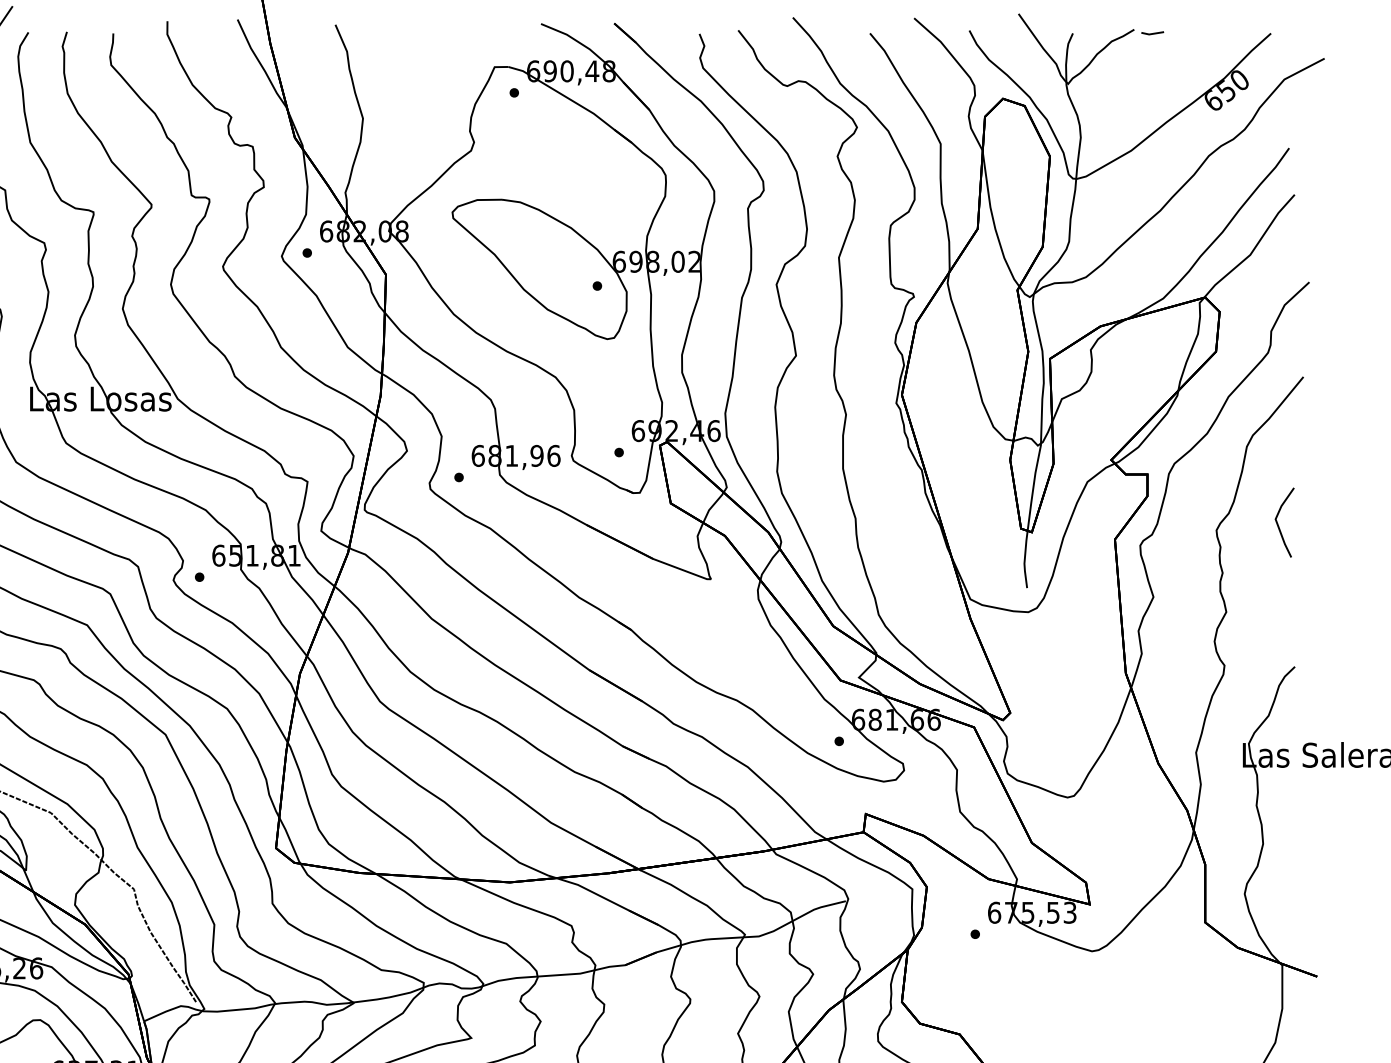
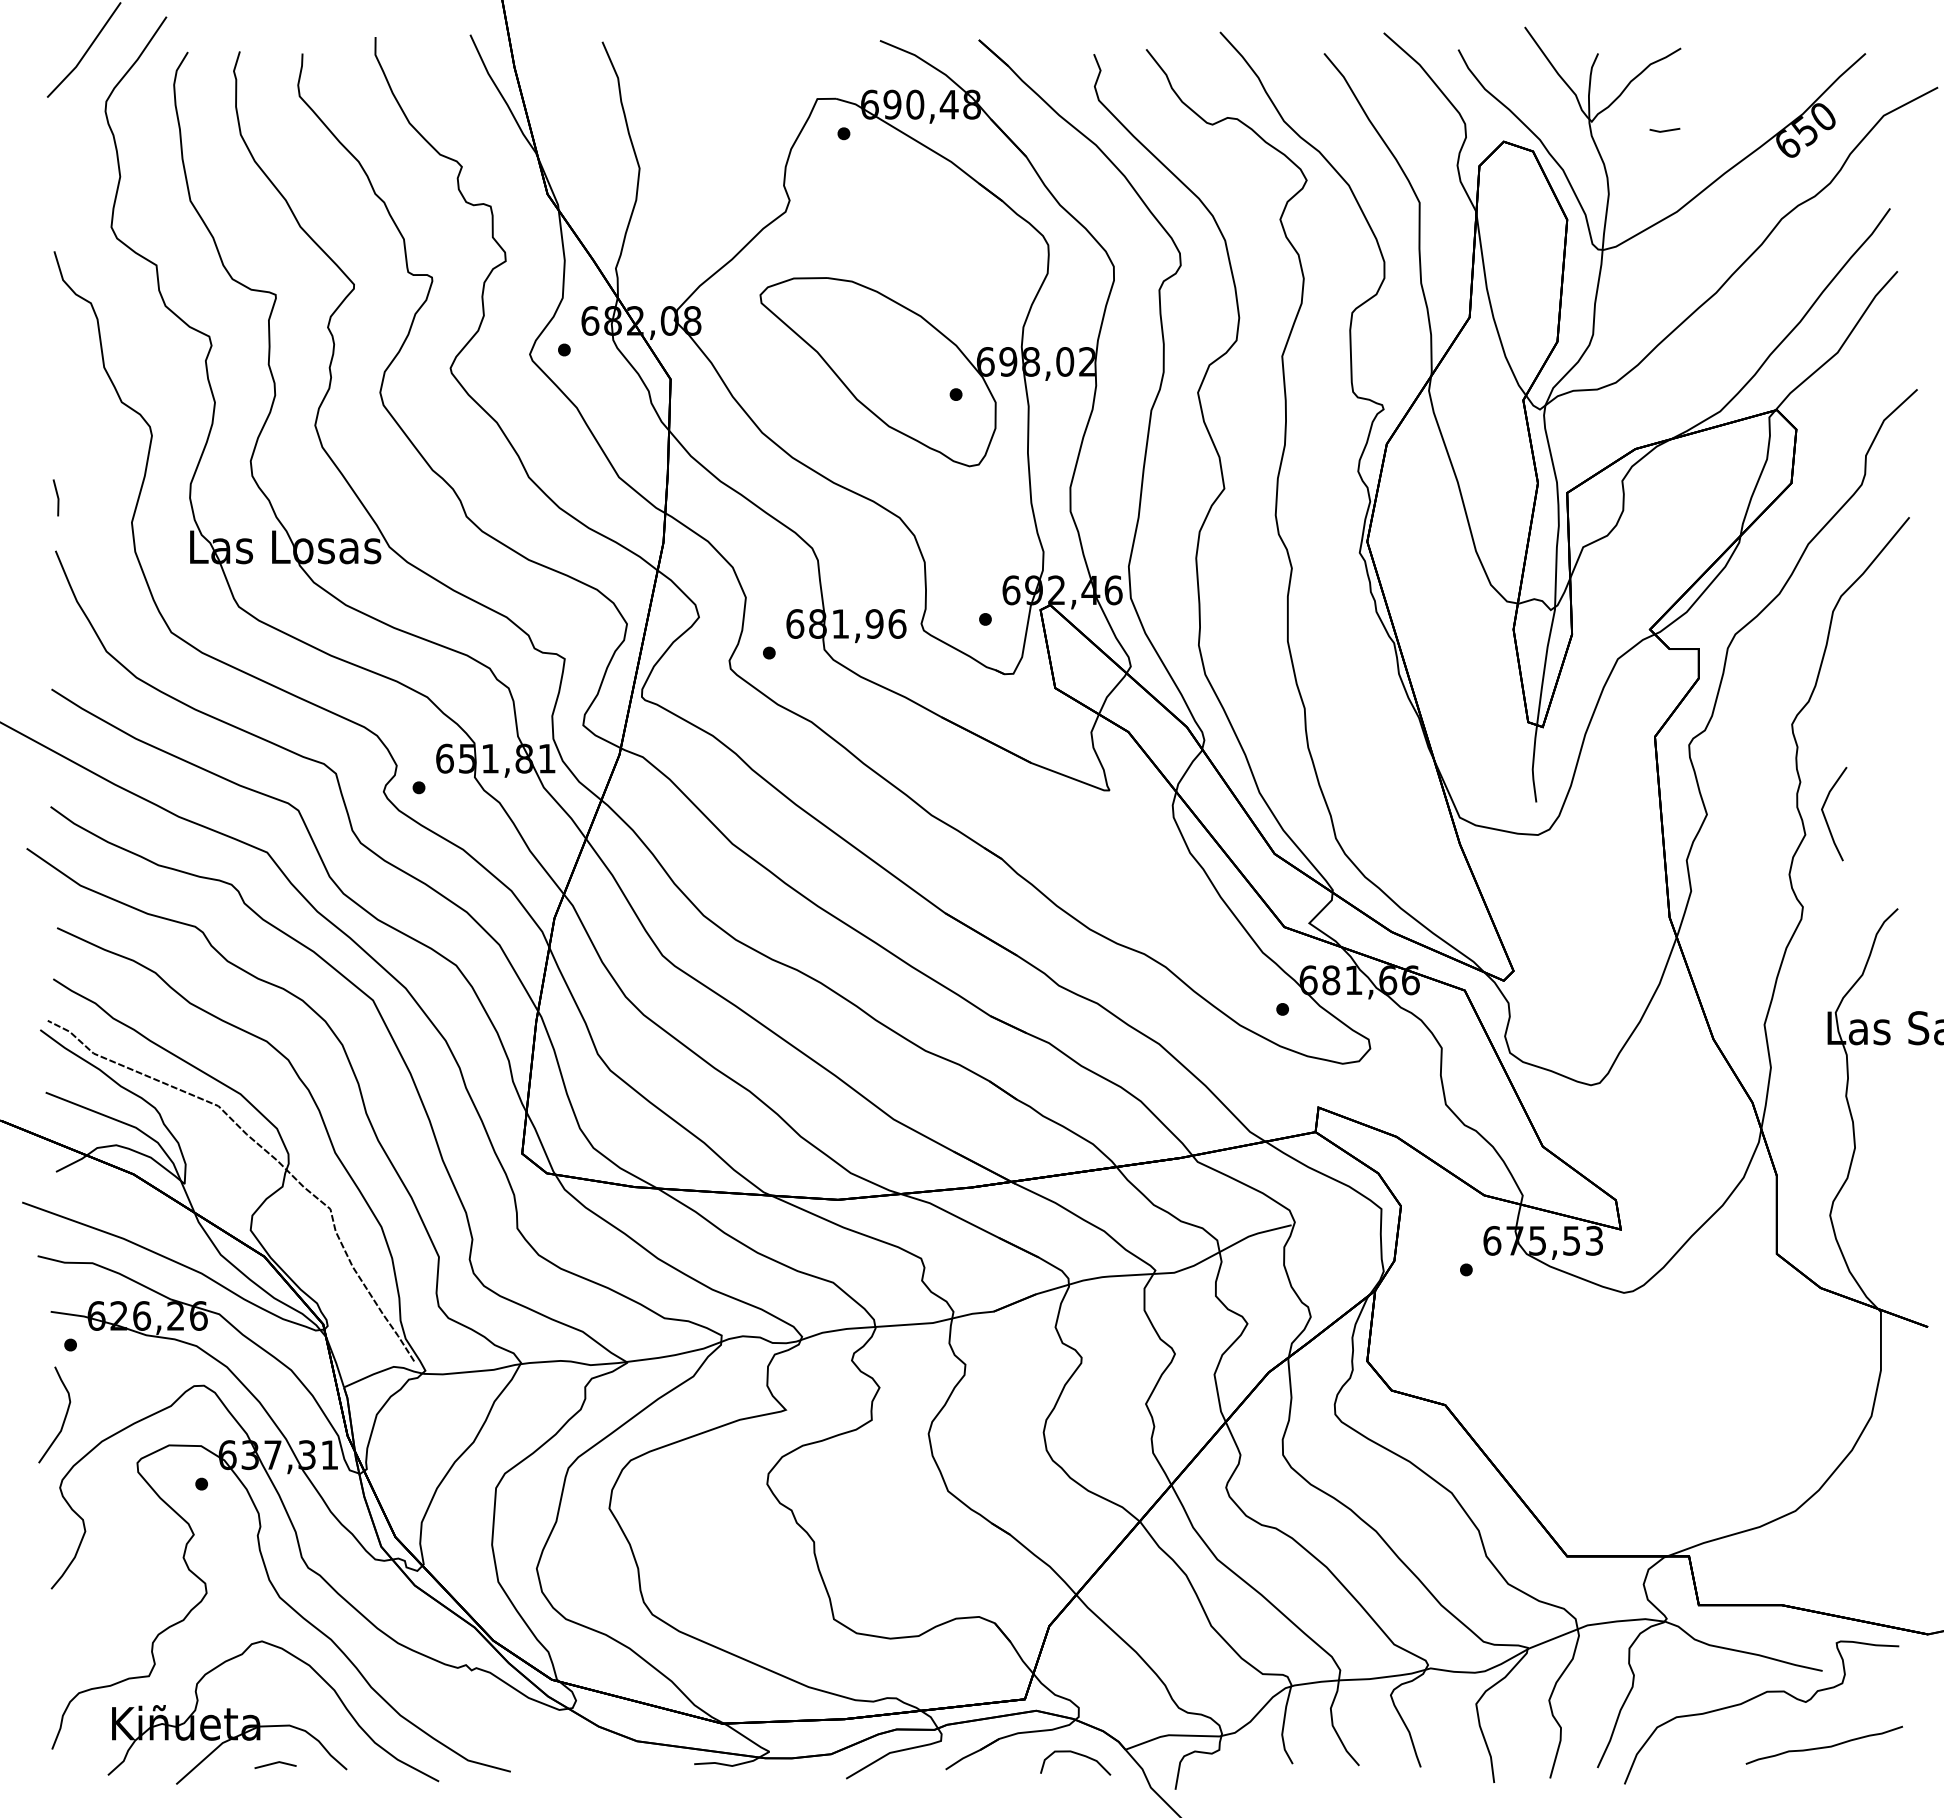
line: (1152, 33) -> (1664, 130), moved
line: (1278, 523) -> (1825, 815), moved

